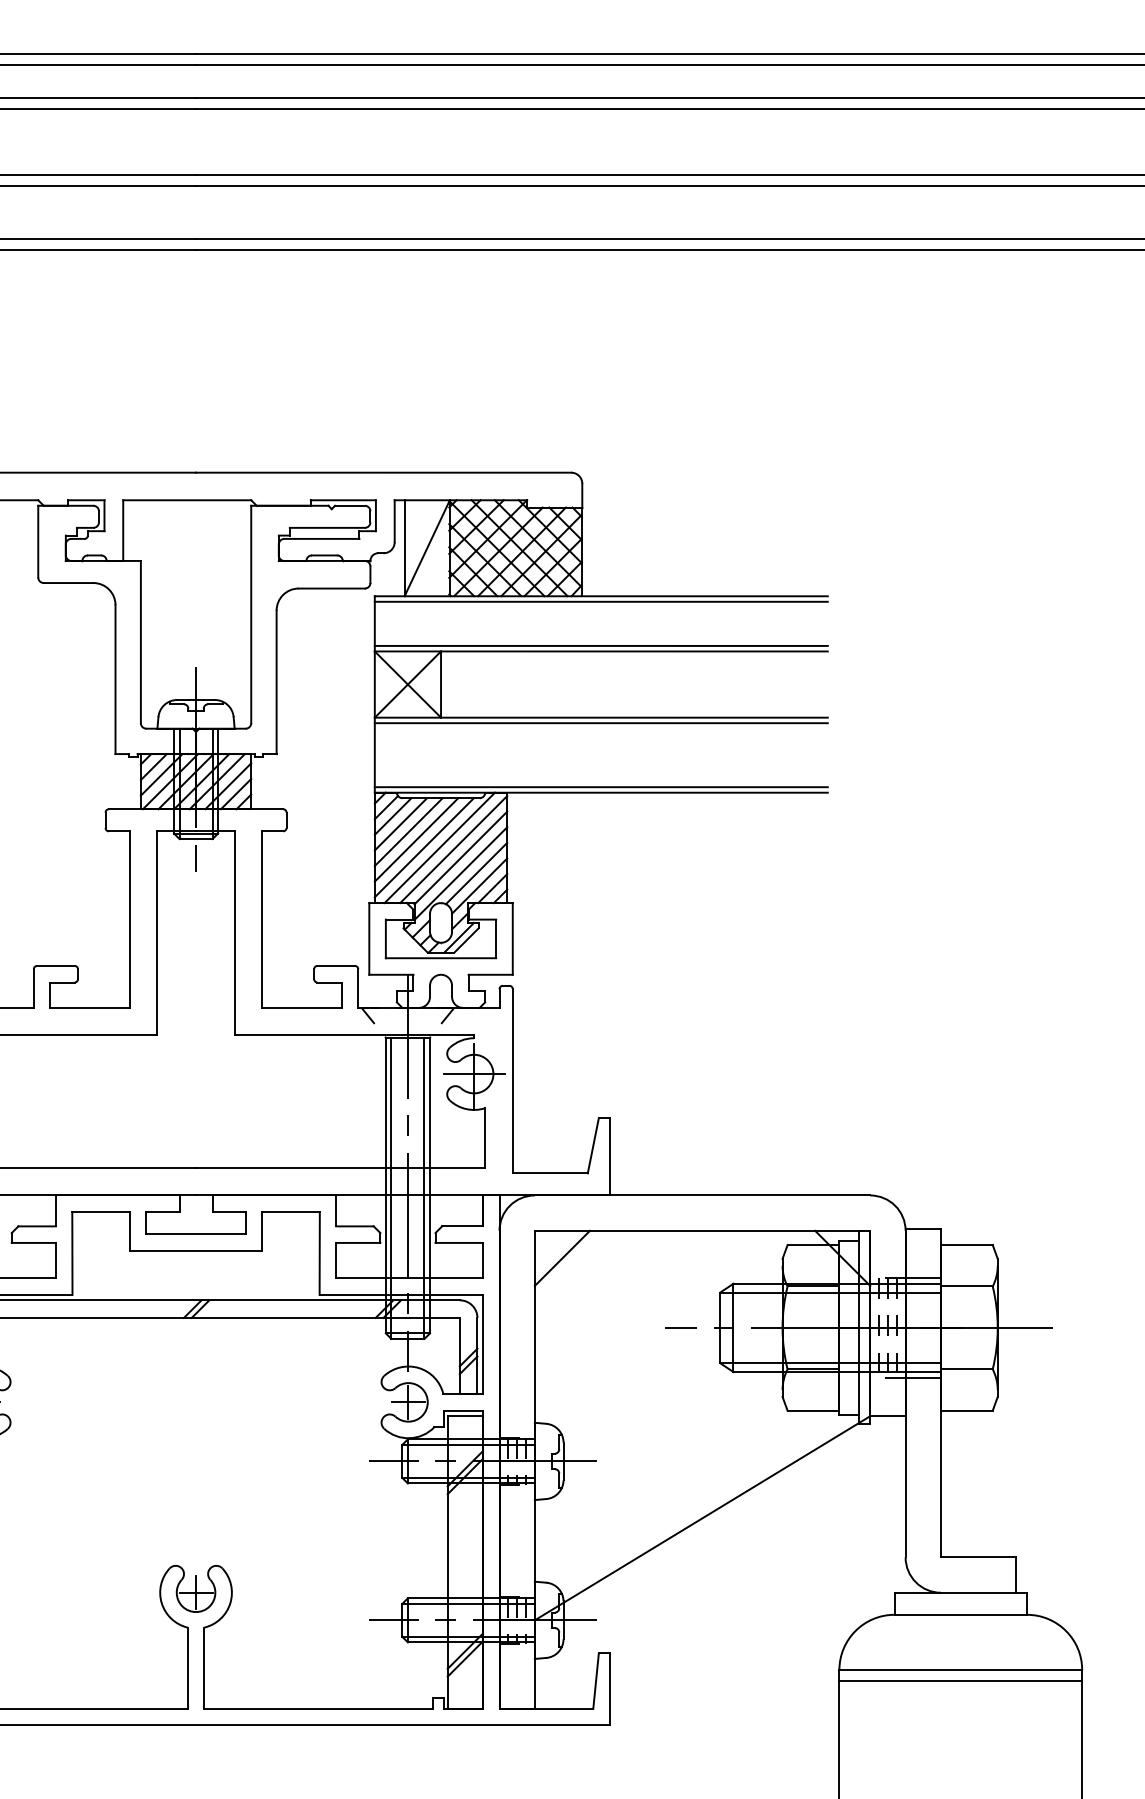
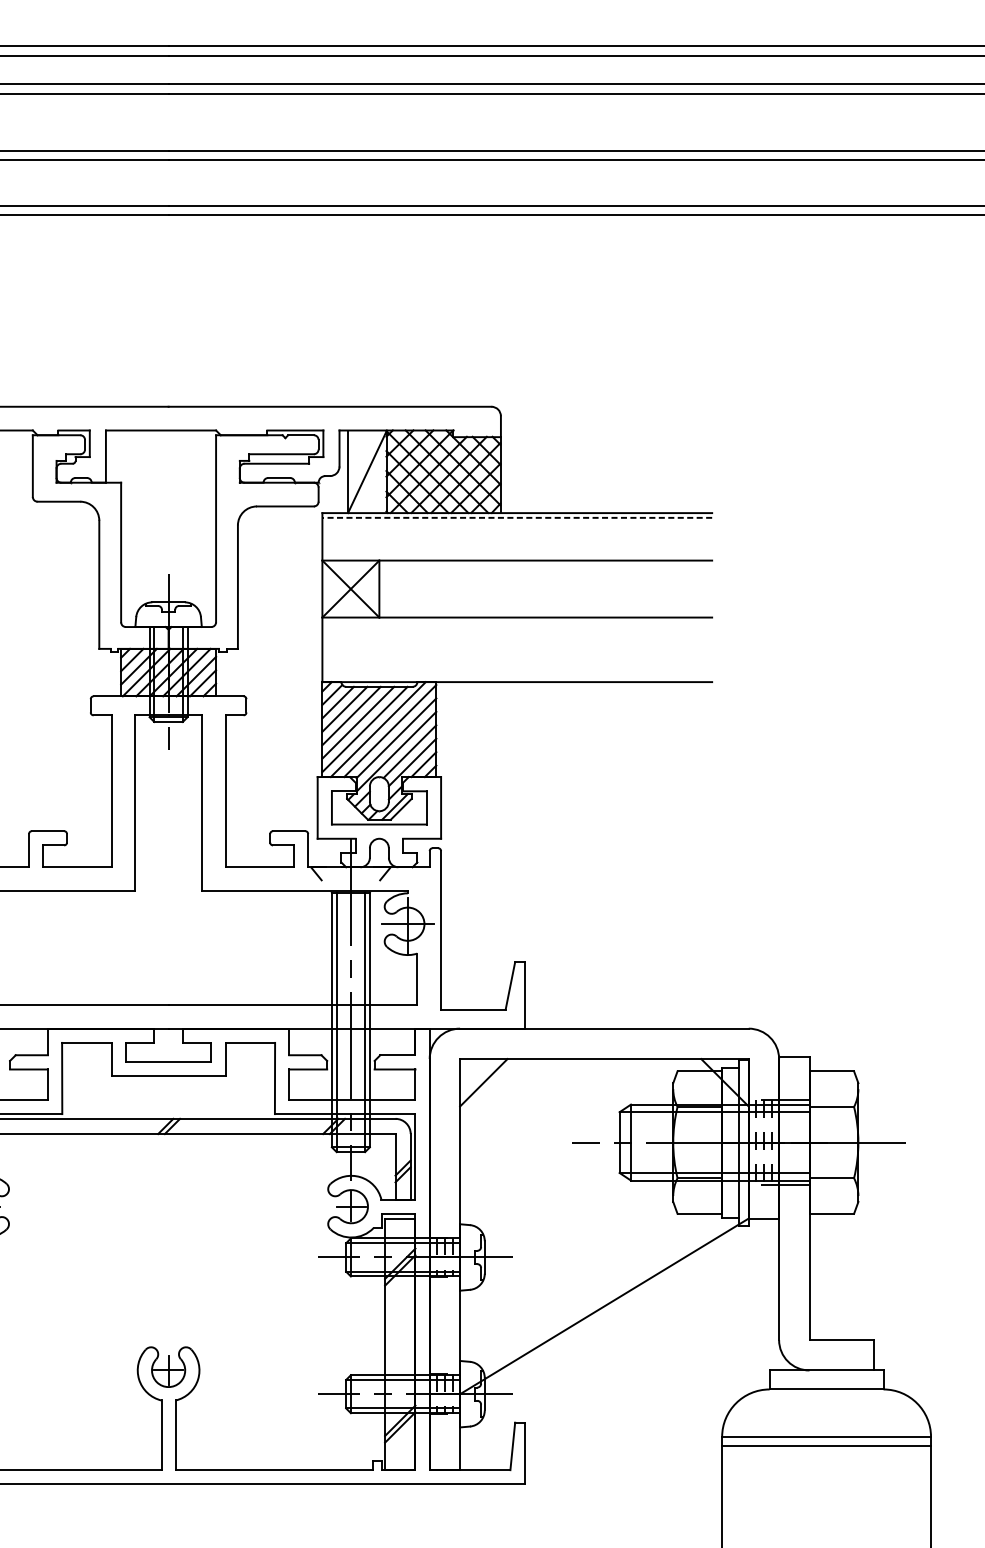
line: (600, 601) -> (516, 517), solid -> dashed
line: (600, 645) -> (516, 555), removed
line: (600, 723) -> (516, 622), removed
line: (600, 787) -> (516, 677), removed

